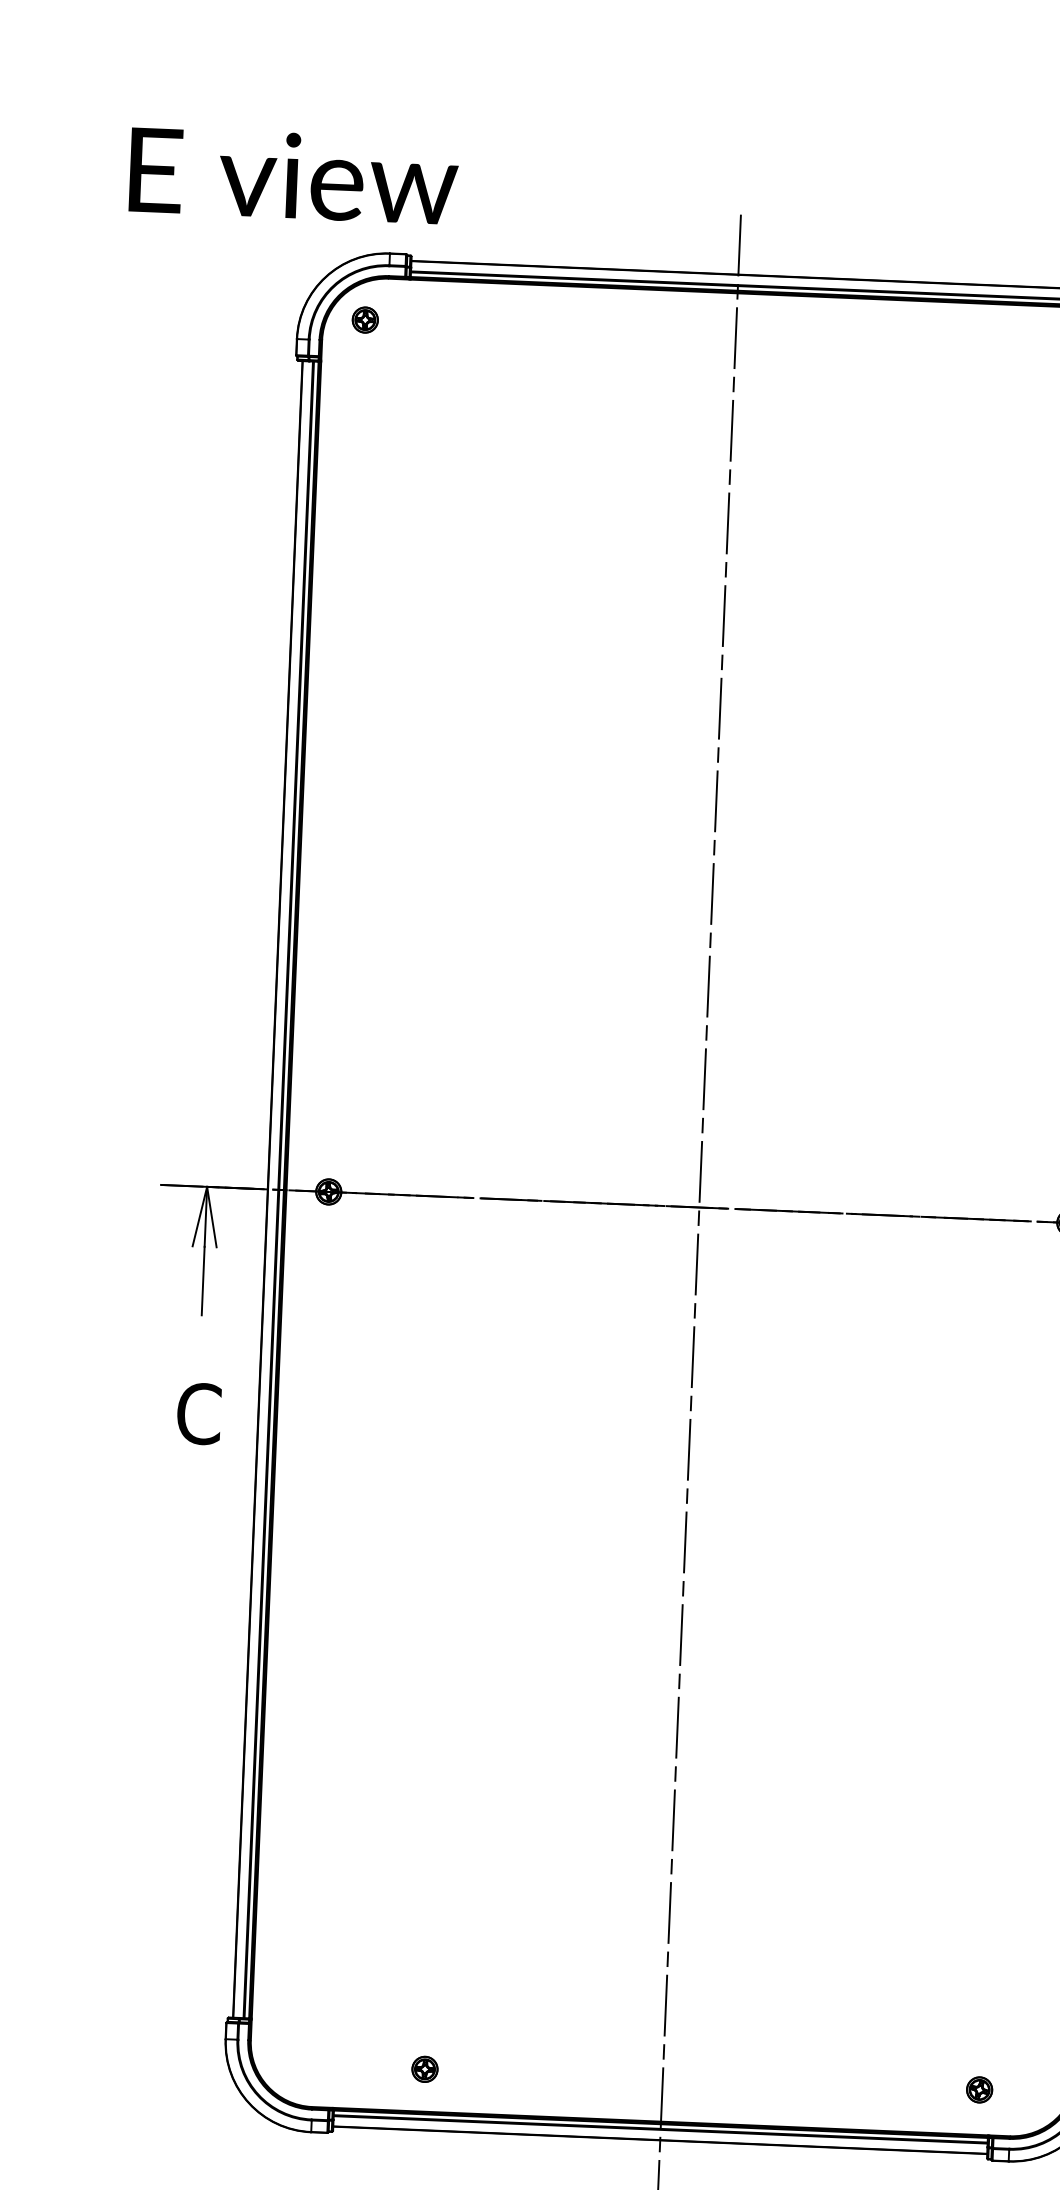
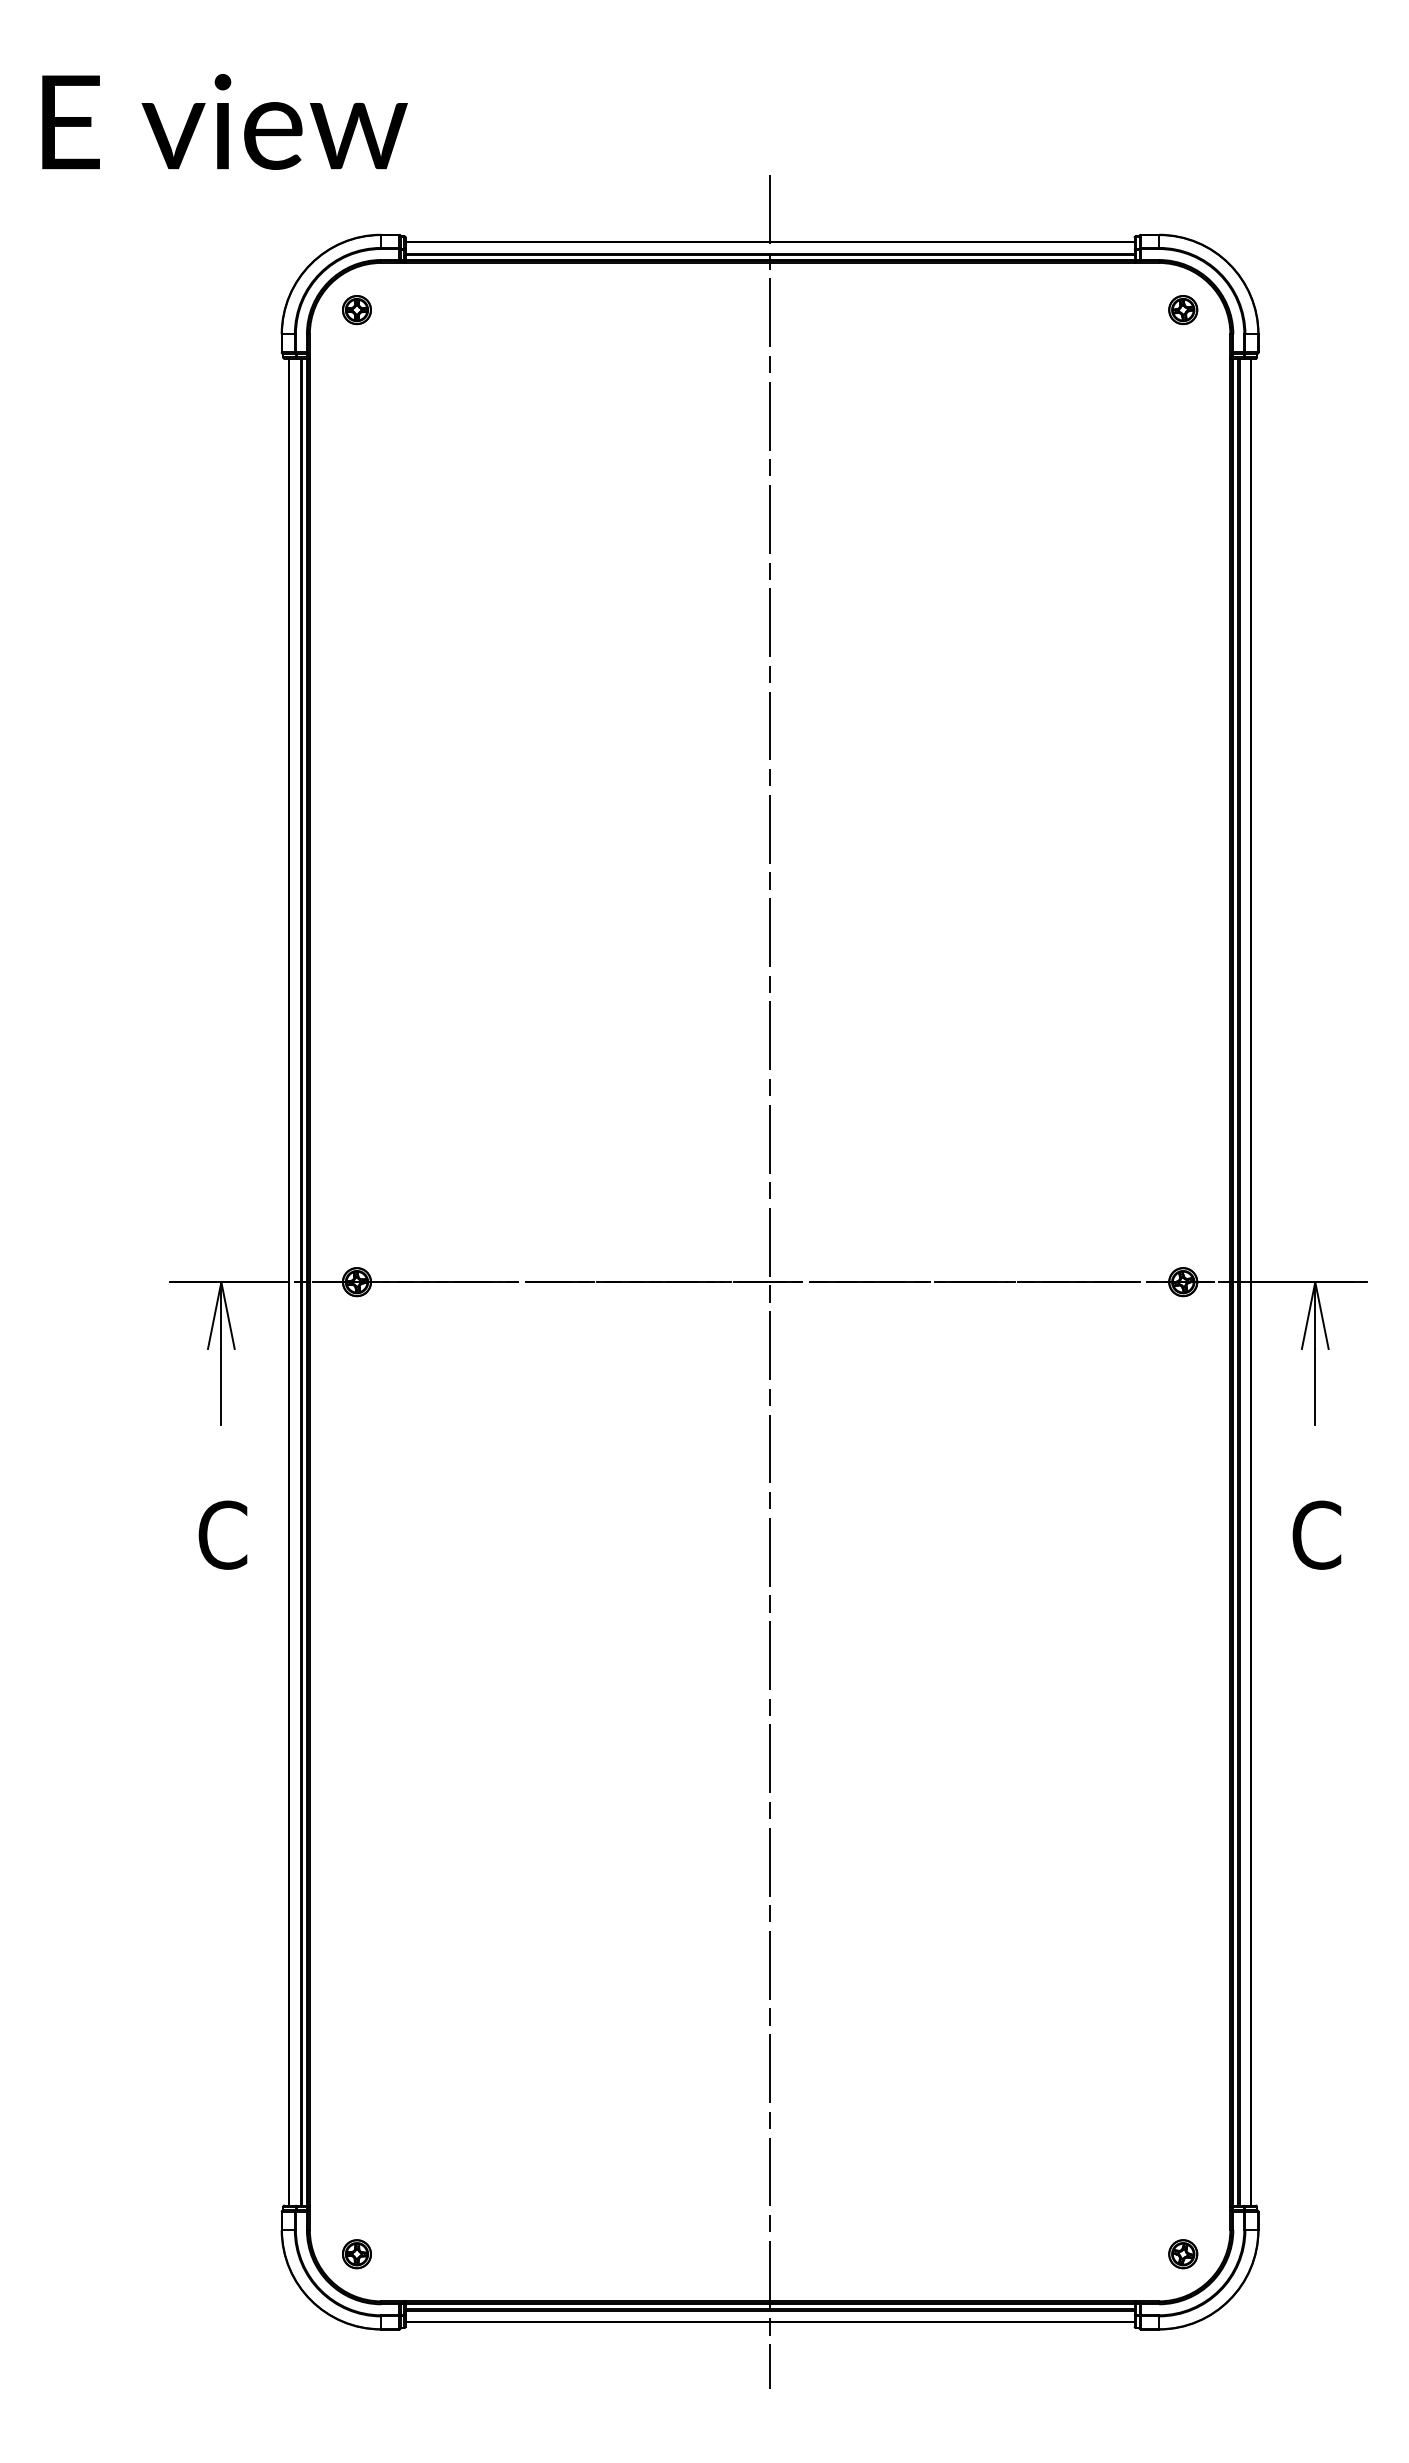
text: (293, 175) -> (224, 121), moved
part: (424, 2069) -> (356, 2254), moved
part: (979, 2090) -> (1183, 2254), moved

